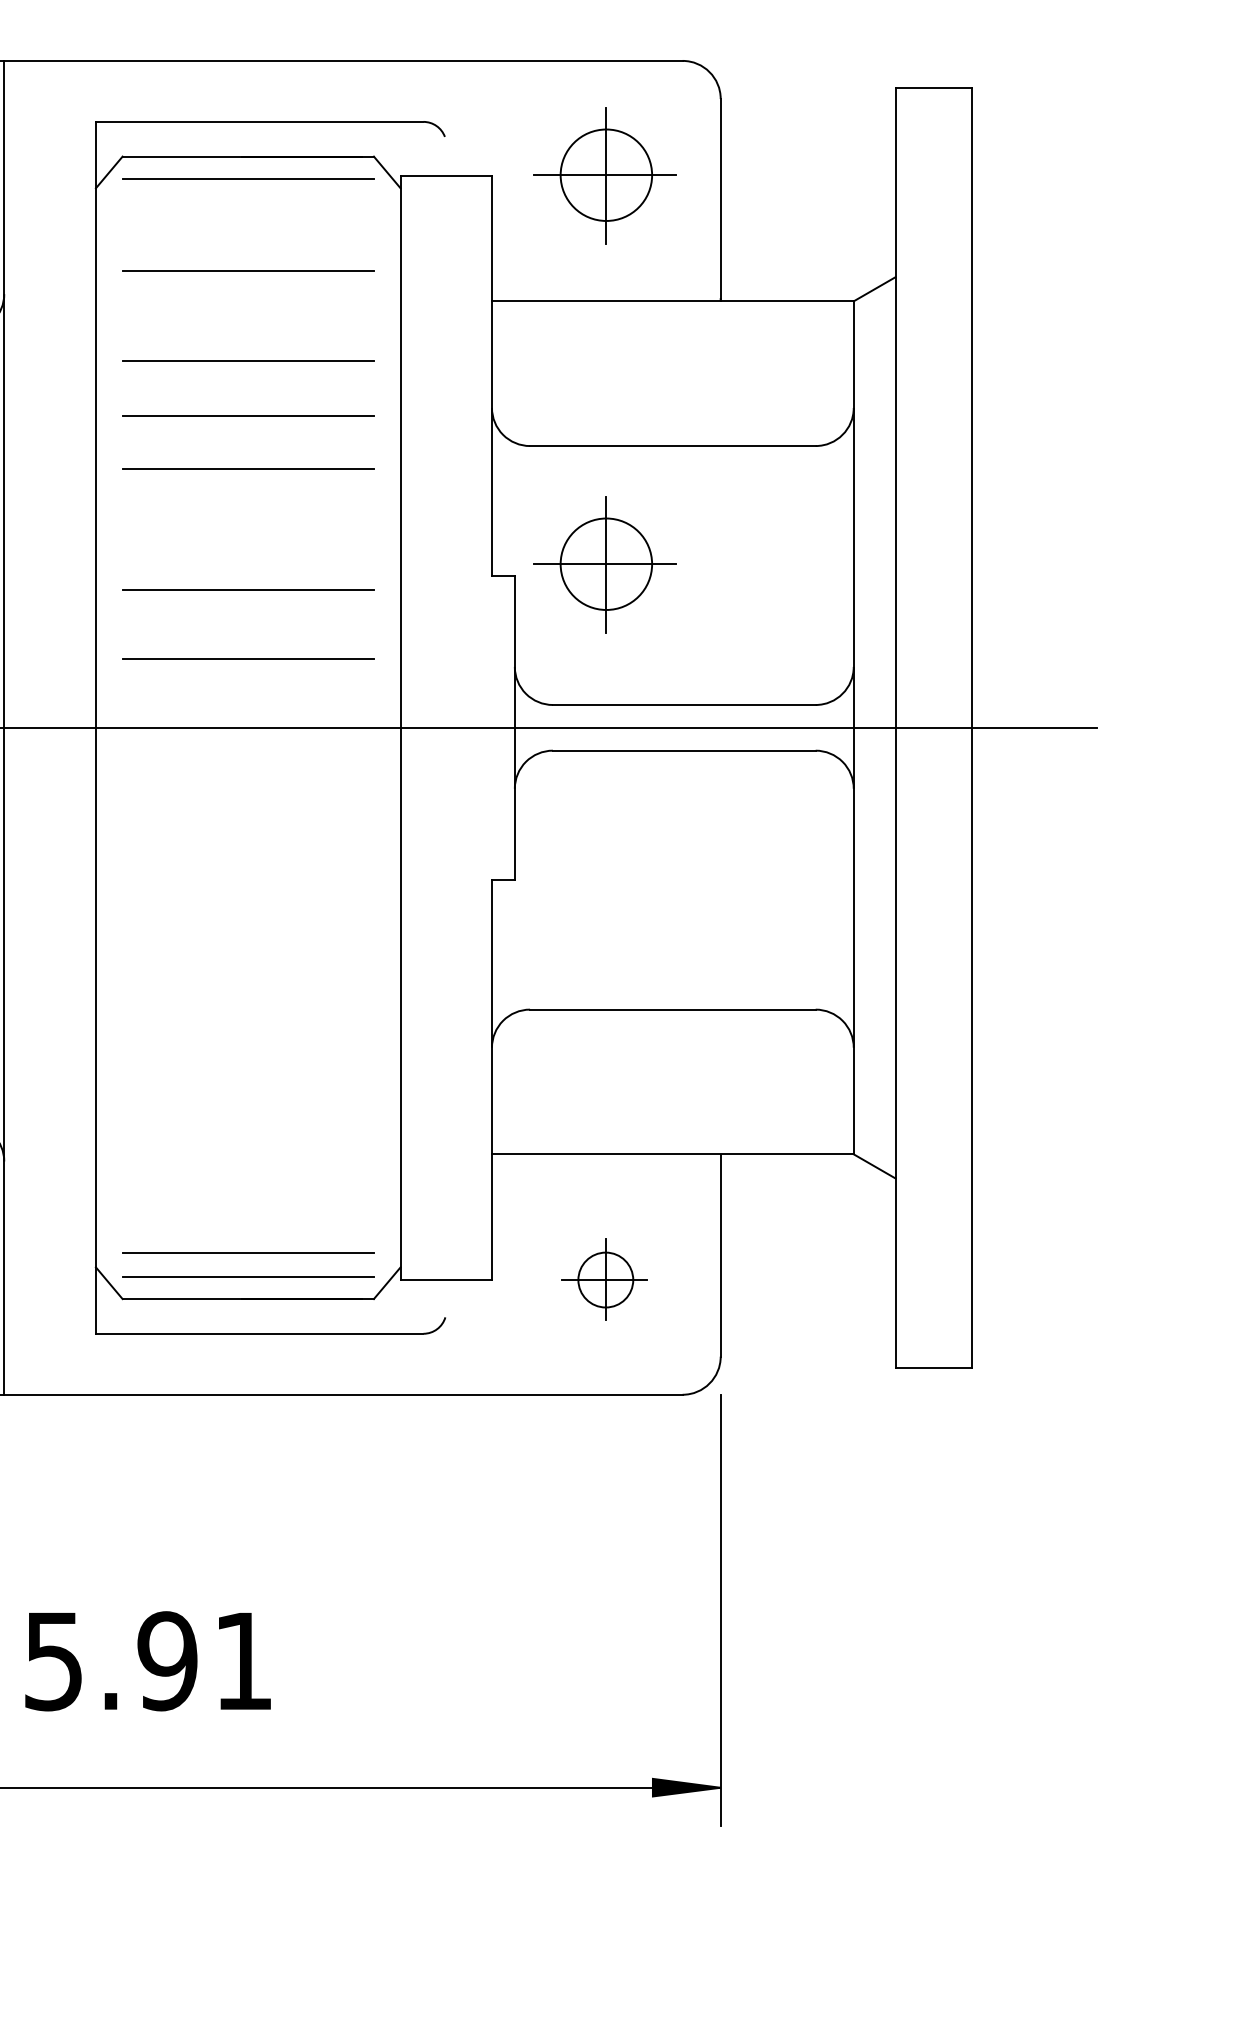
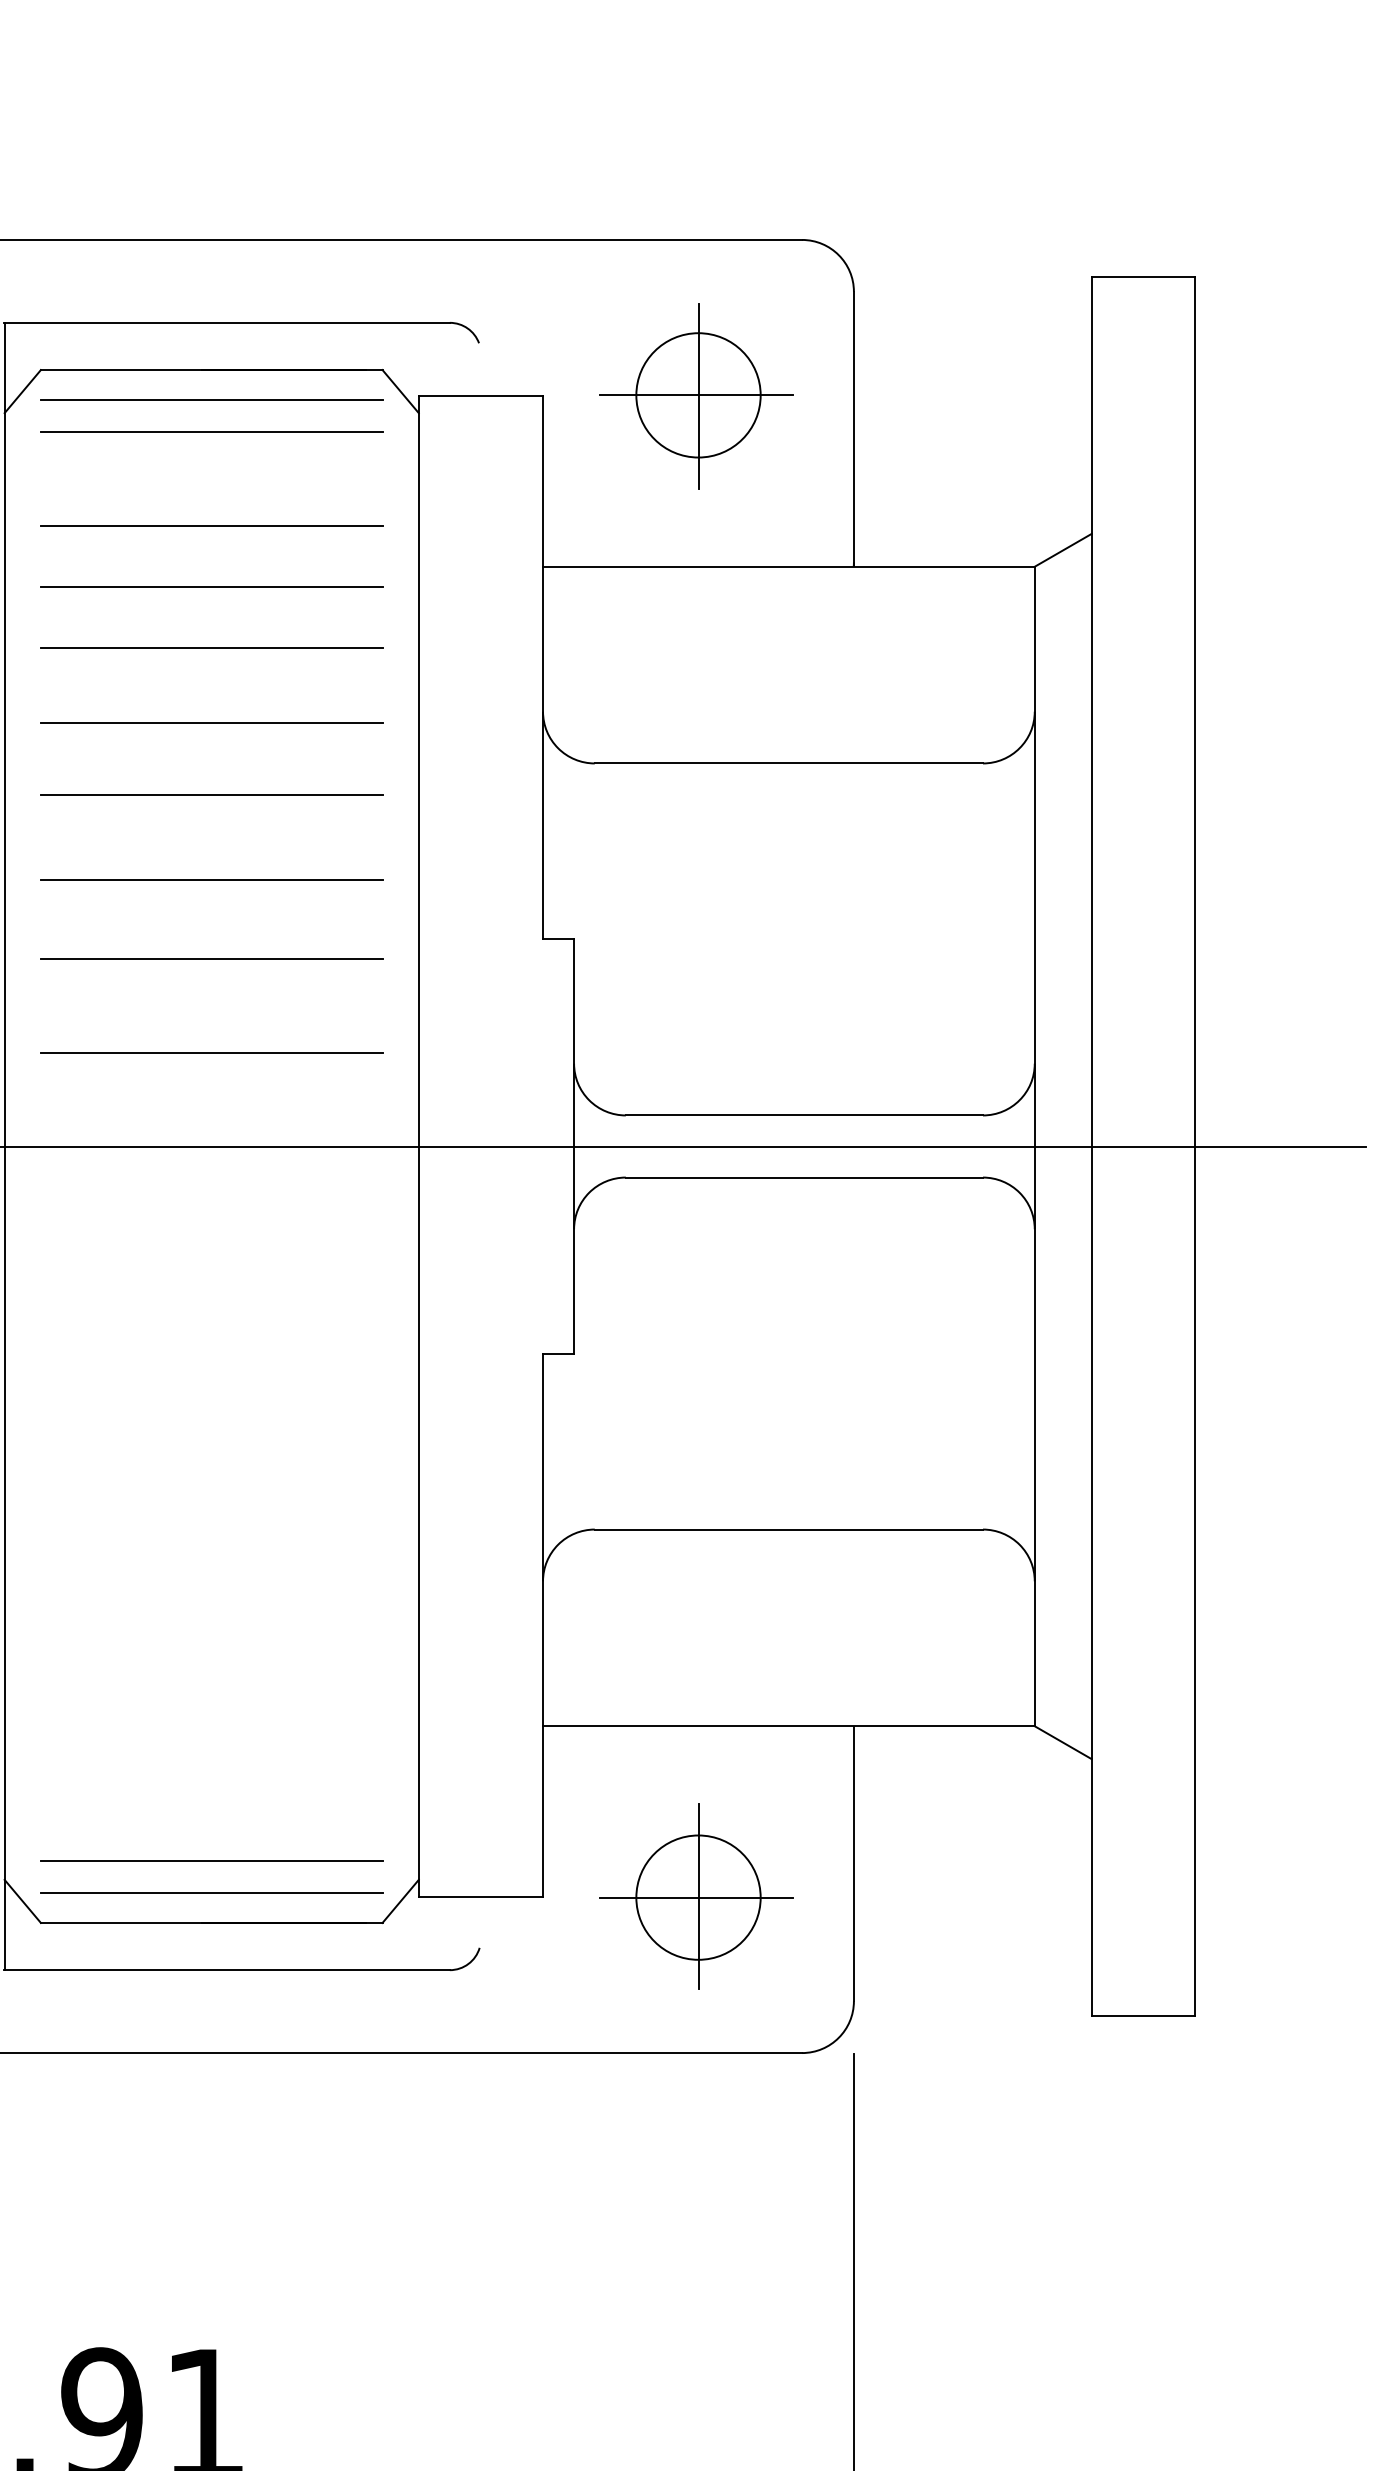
line: (247, 202) -> (210, 432), added
line: (247, 316) -> (210, 587), added
line: (247, 531) -> (210, 879), added
part: (604, 564) -> (695, 924), removed
part: (604, 1279) -> (695, 1896), size x1.67

